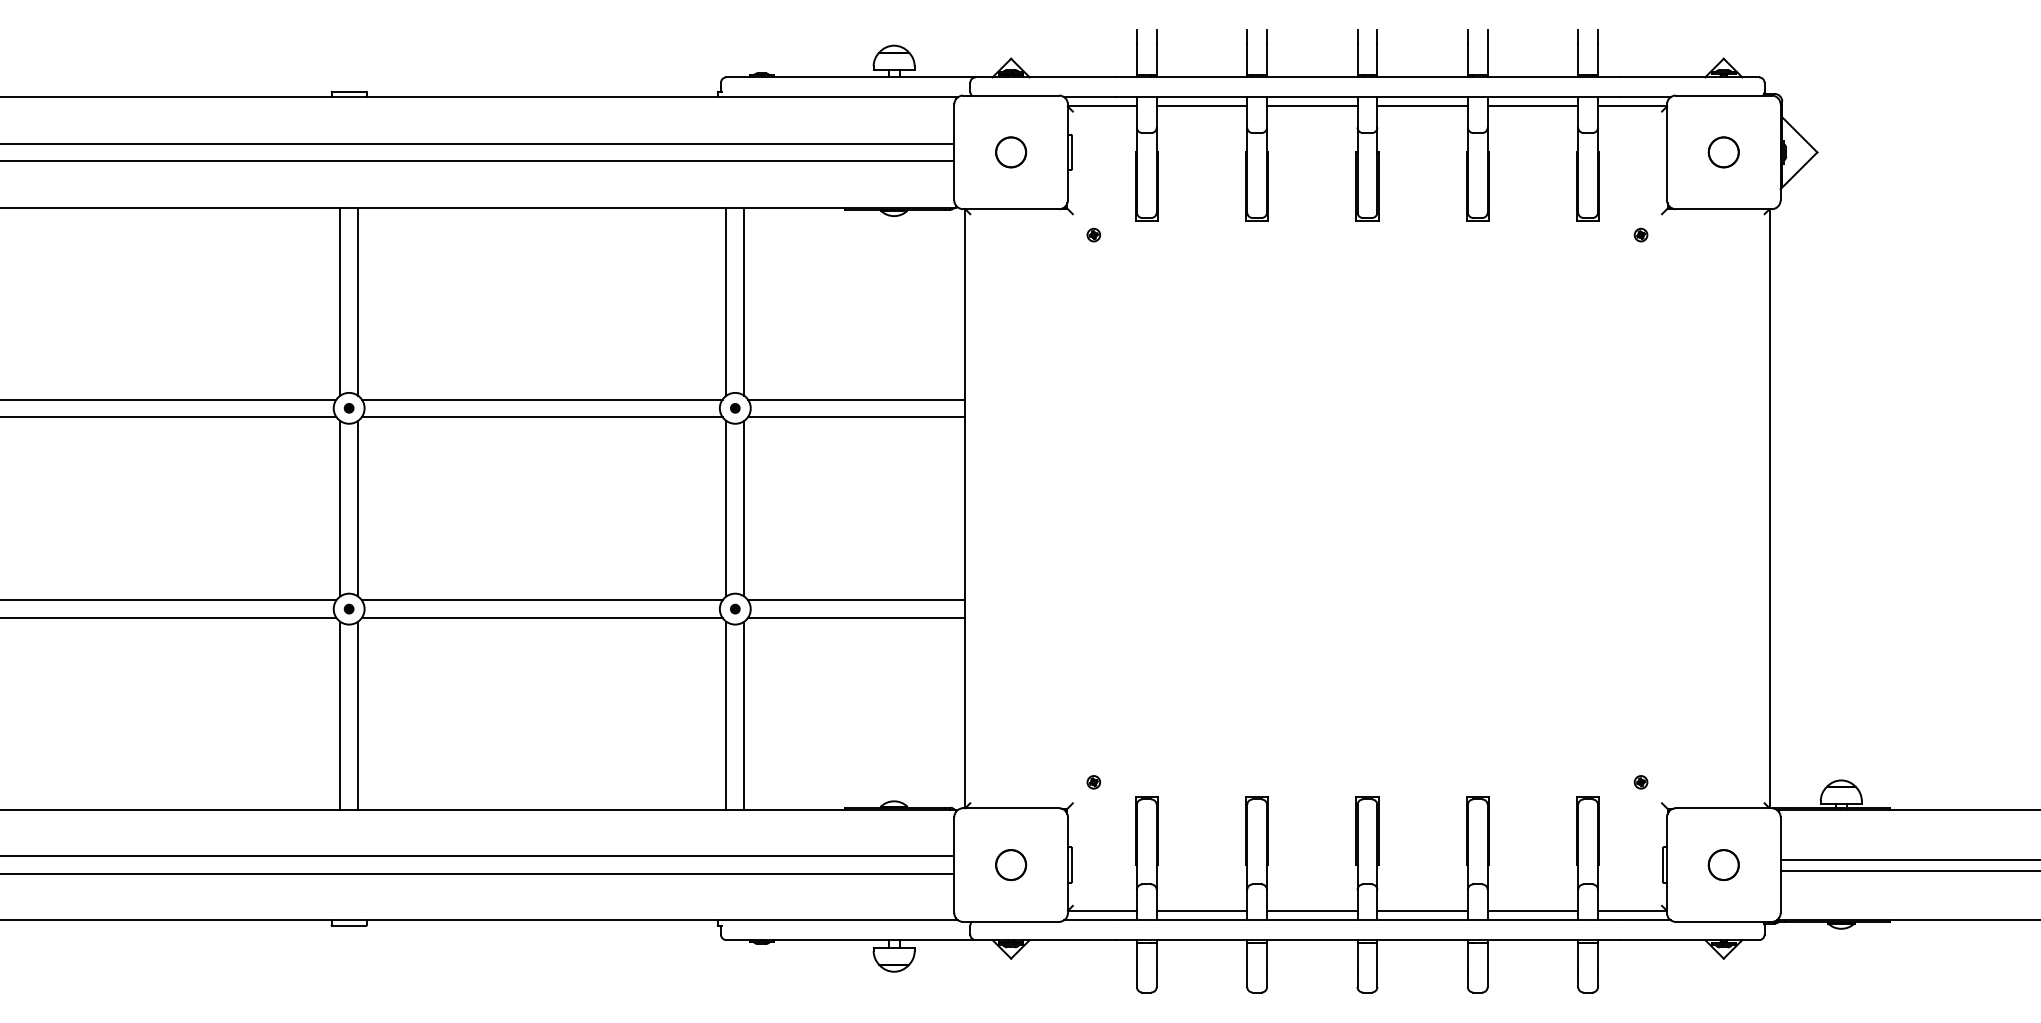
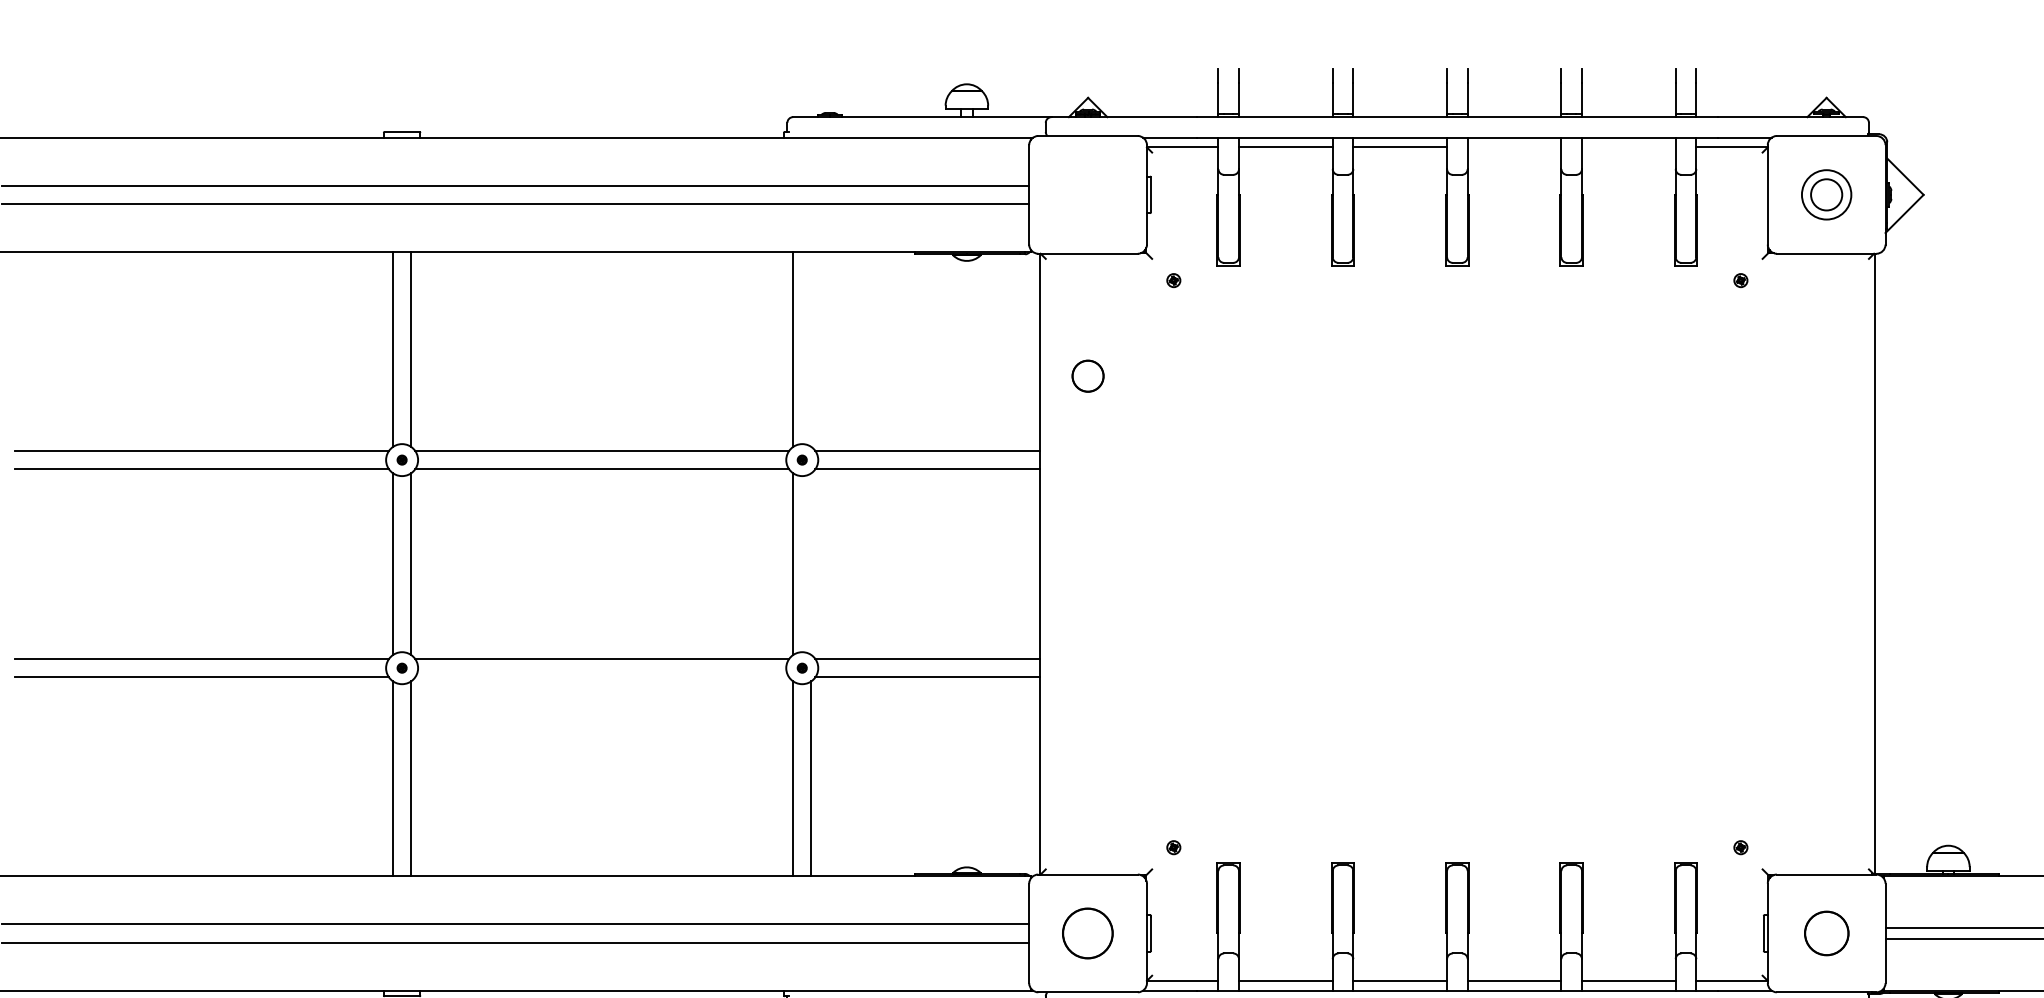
line: (1422, 106) -> (1514, 147), removed
line: (1532, 106) -> (1628, 147), removed
circle: (1011, 152) -> (1088, 376), moved
circle: (1723, 152) -> (1826, 194), size x1.6
line: (744, 301) -> (811, 349), removed
line: (744, 508) -> (811, 563), removed
line: (541, 617) -> (601, 676), removed
circle: (1011, 864) -> (1088, 932), size x1.6
circle: (1723, 864) -> (1826, 932), size x1.4

